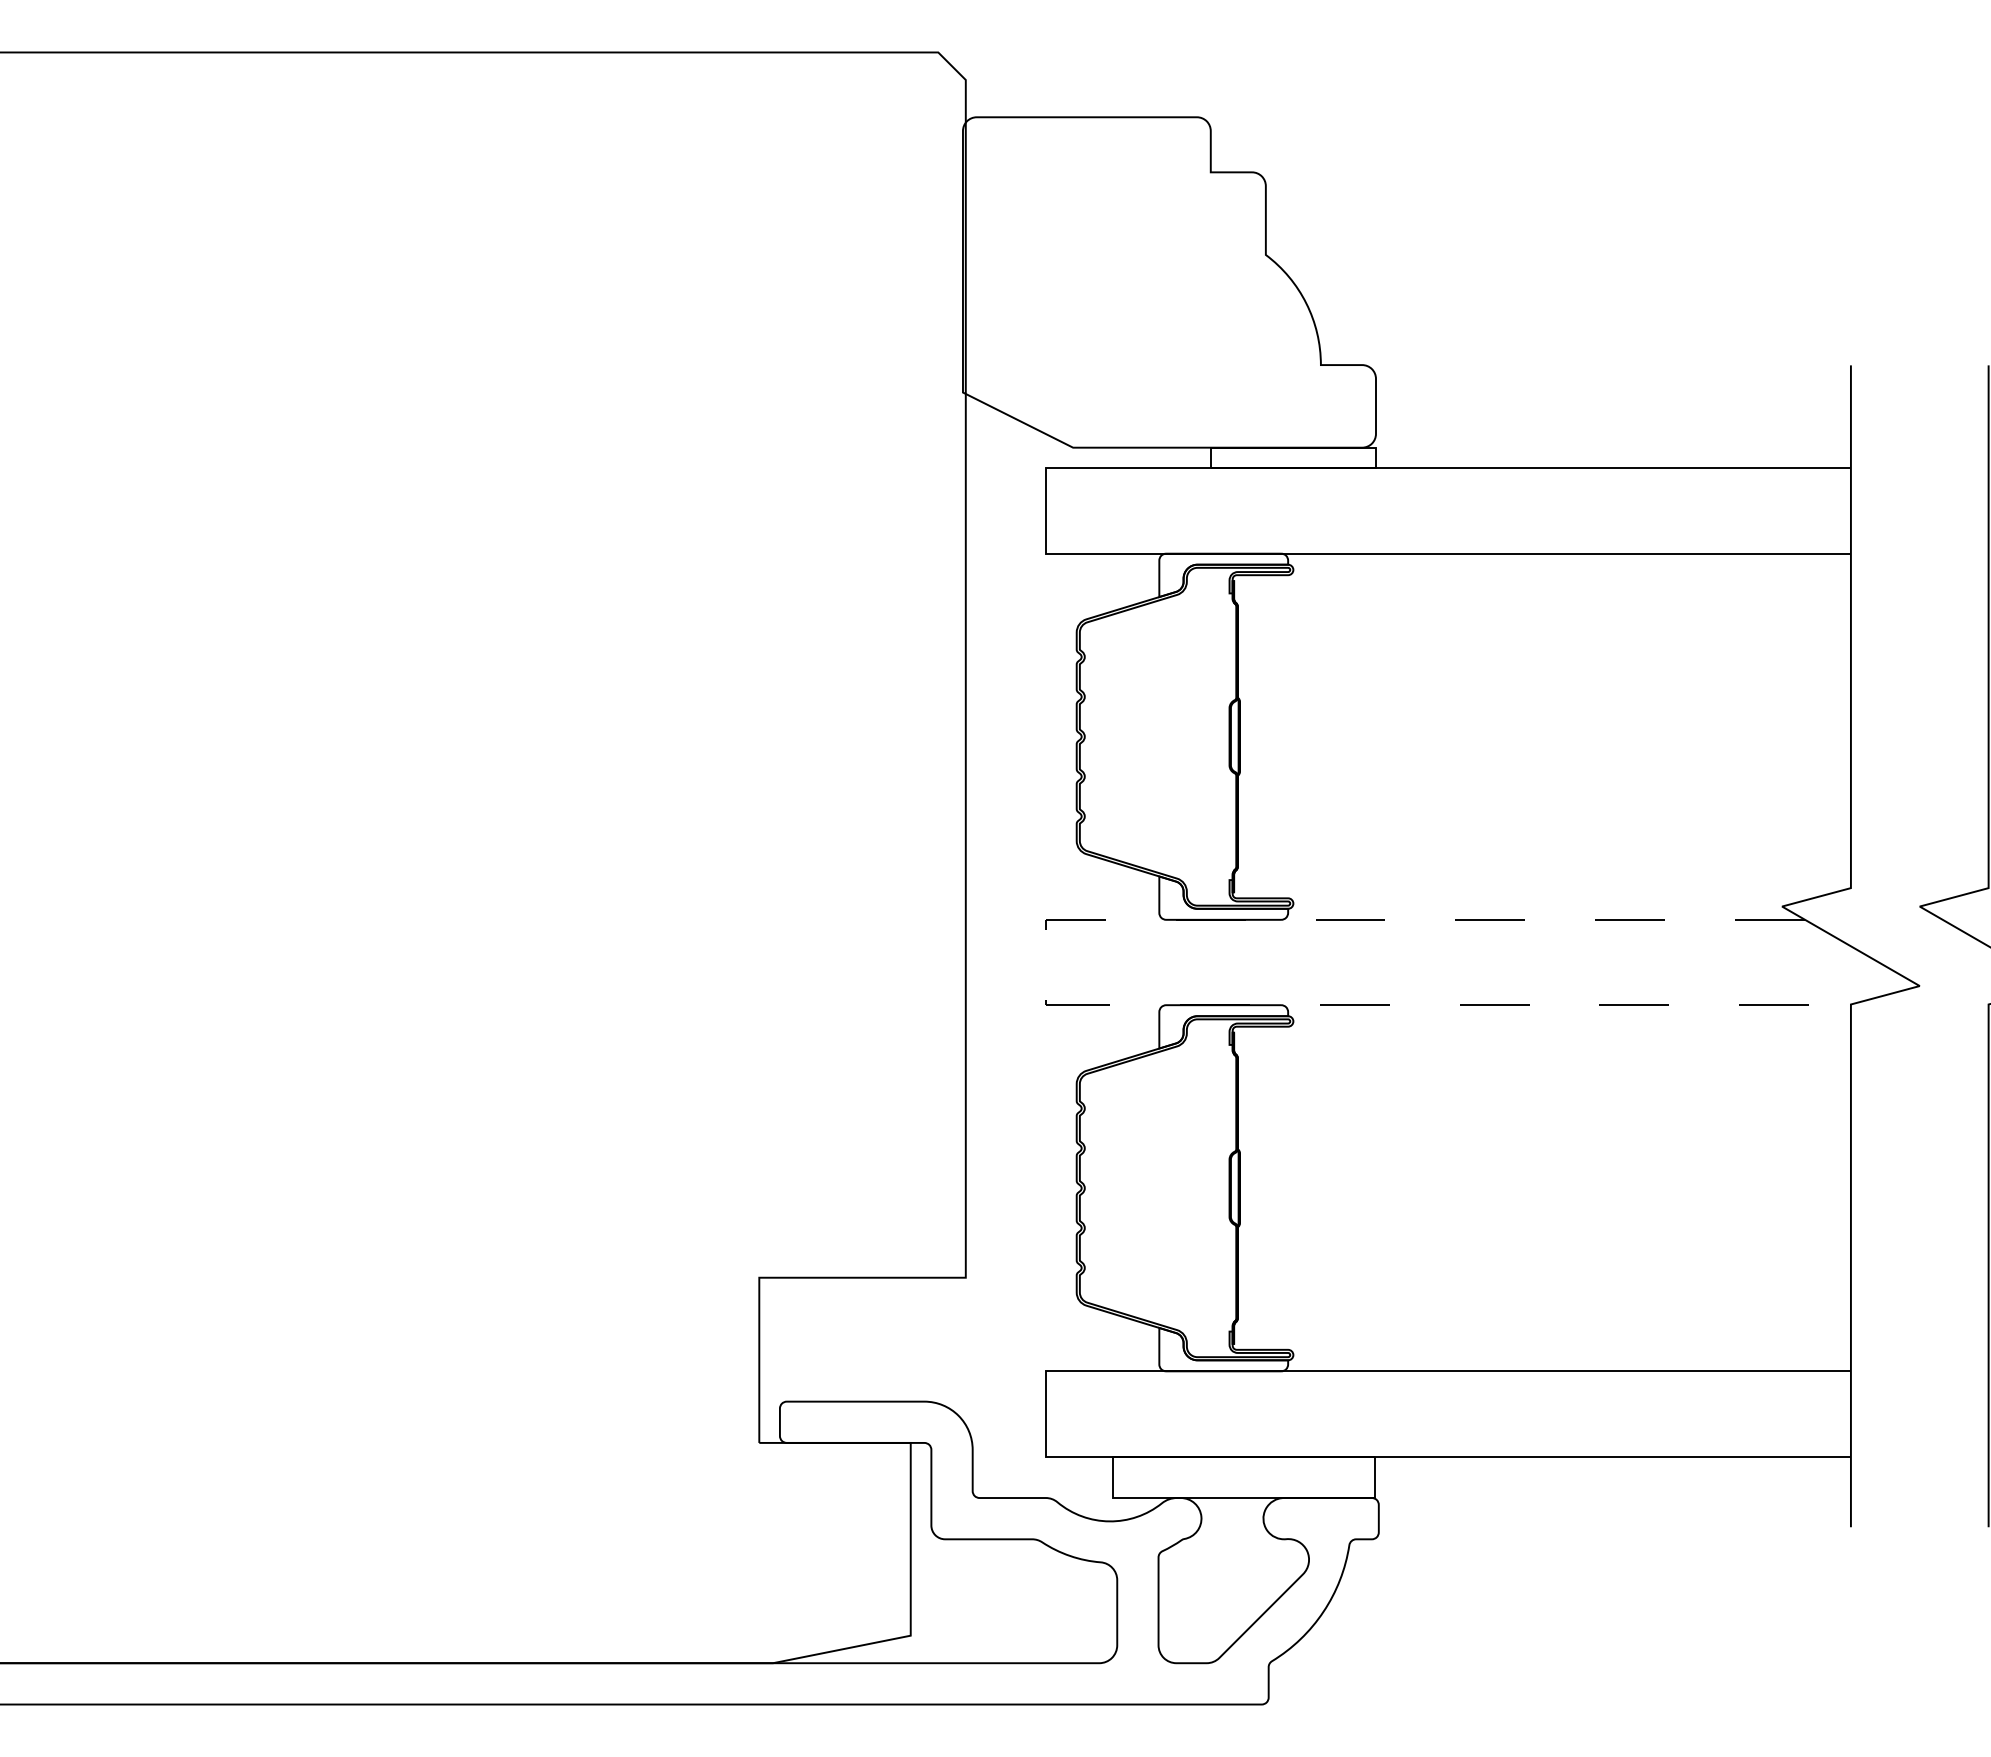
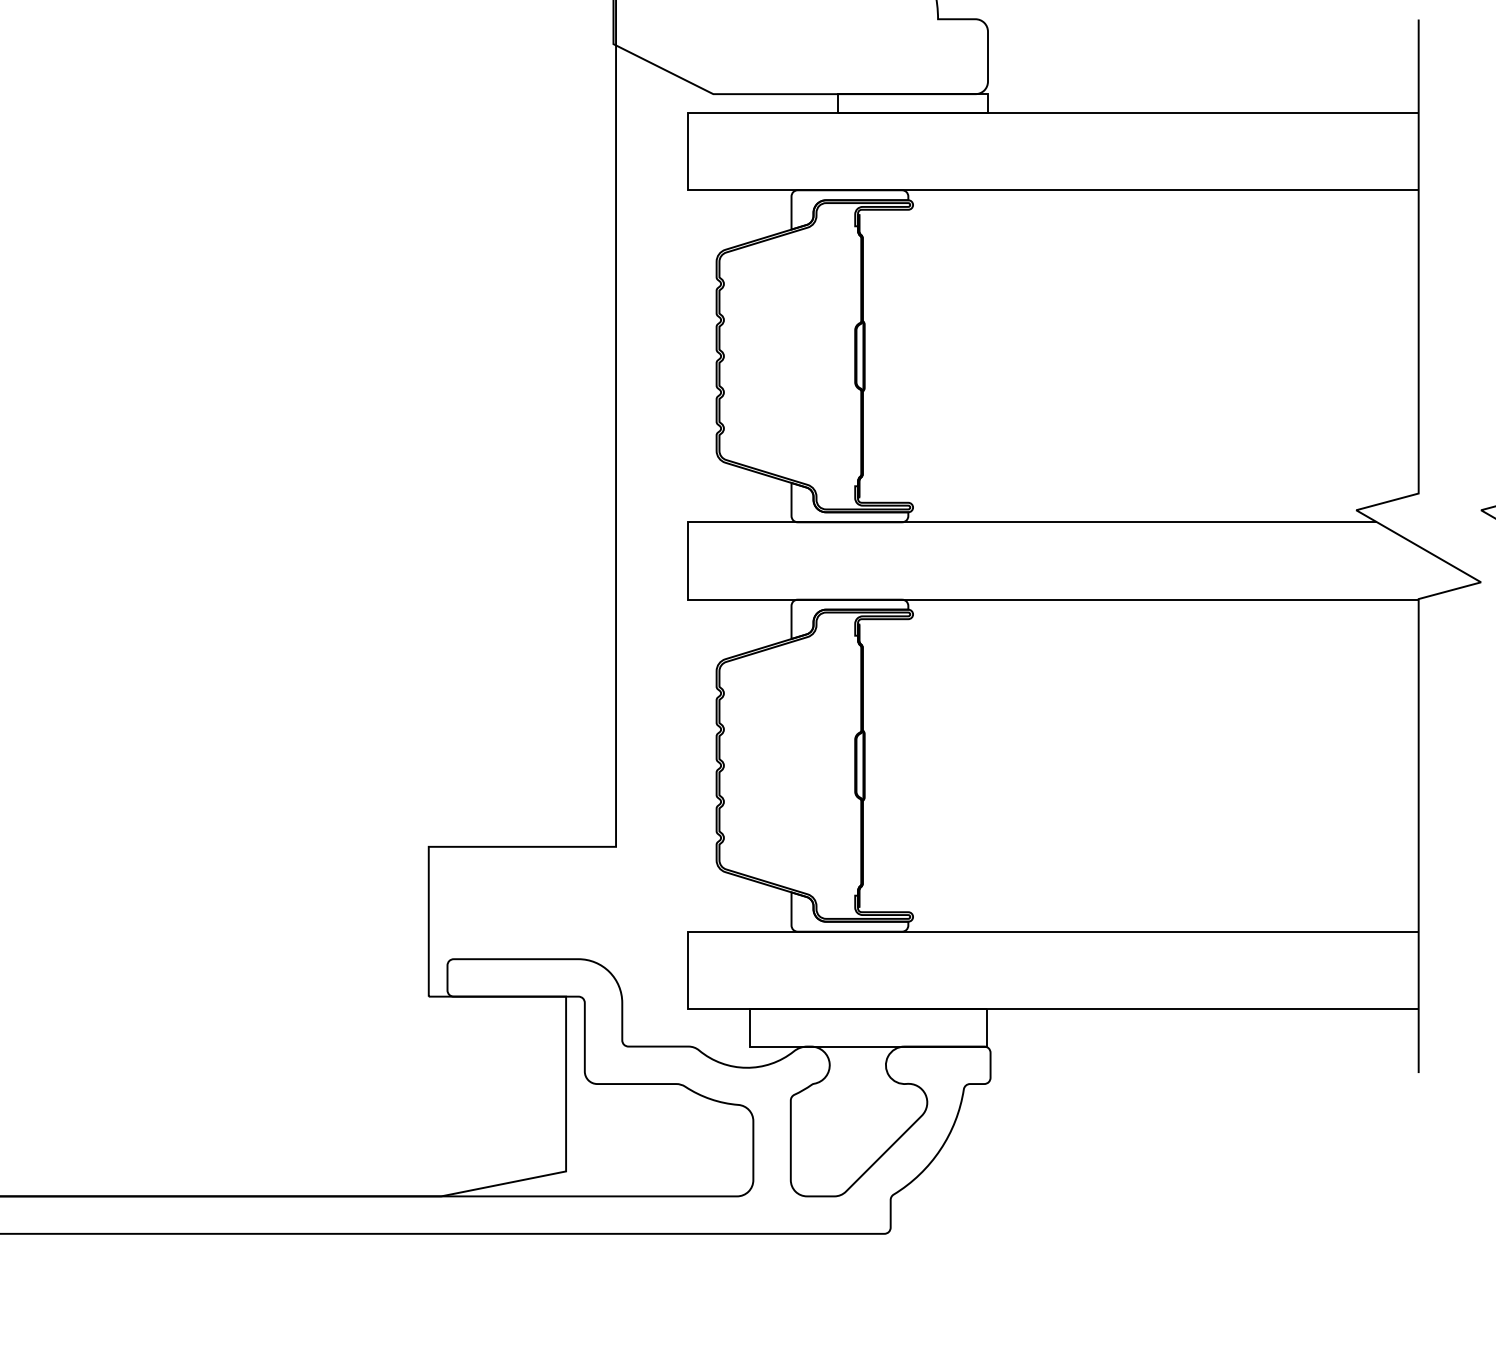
line: (1045, 985) -> (688, 581), dashed -> solid

